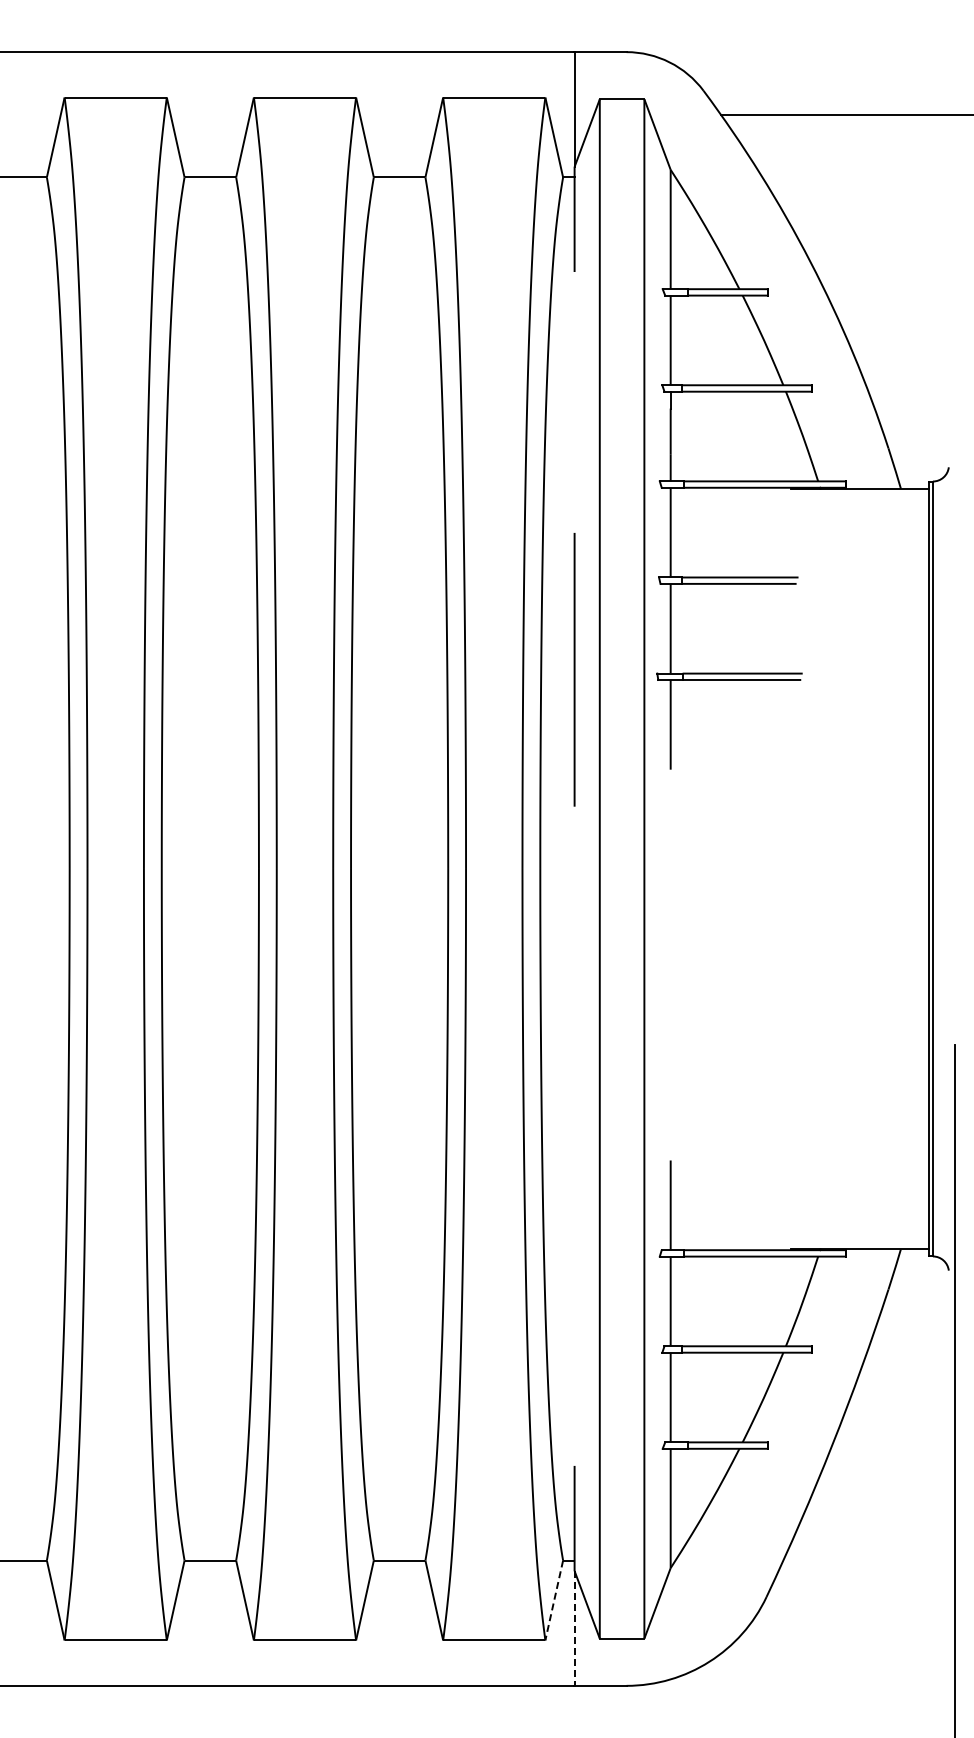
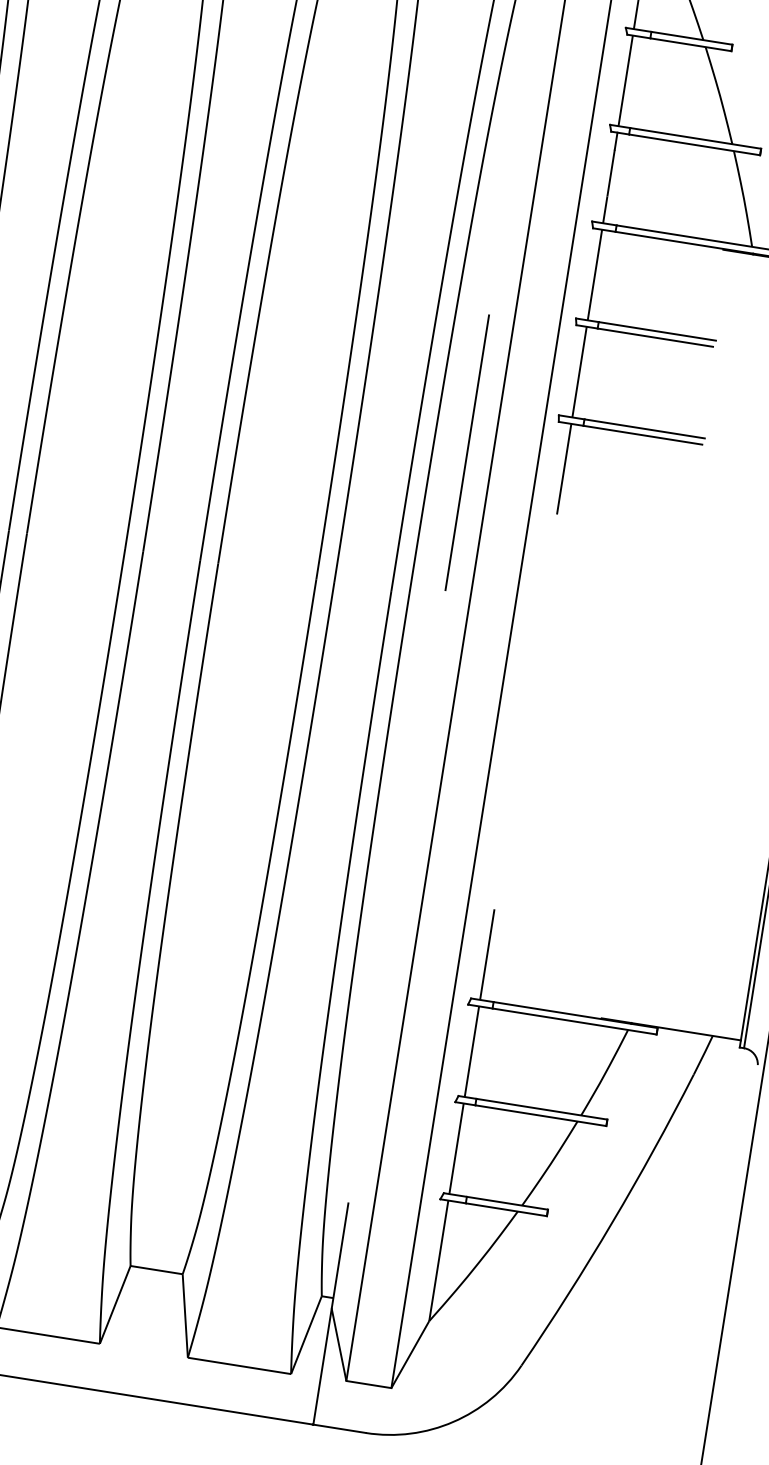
line: (574, 669) -> (467, 452), moved
line: (554, 1600) -> (306, 1335), dashed -> solid
line: (574, 1628) -> (322, 1366), dashed -> solid

